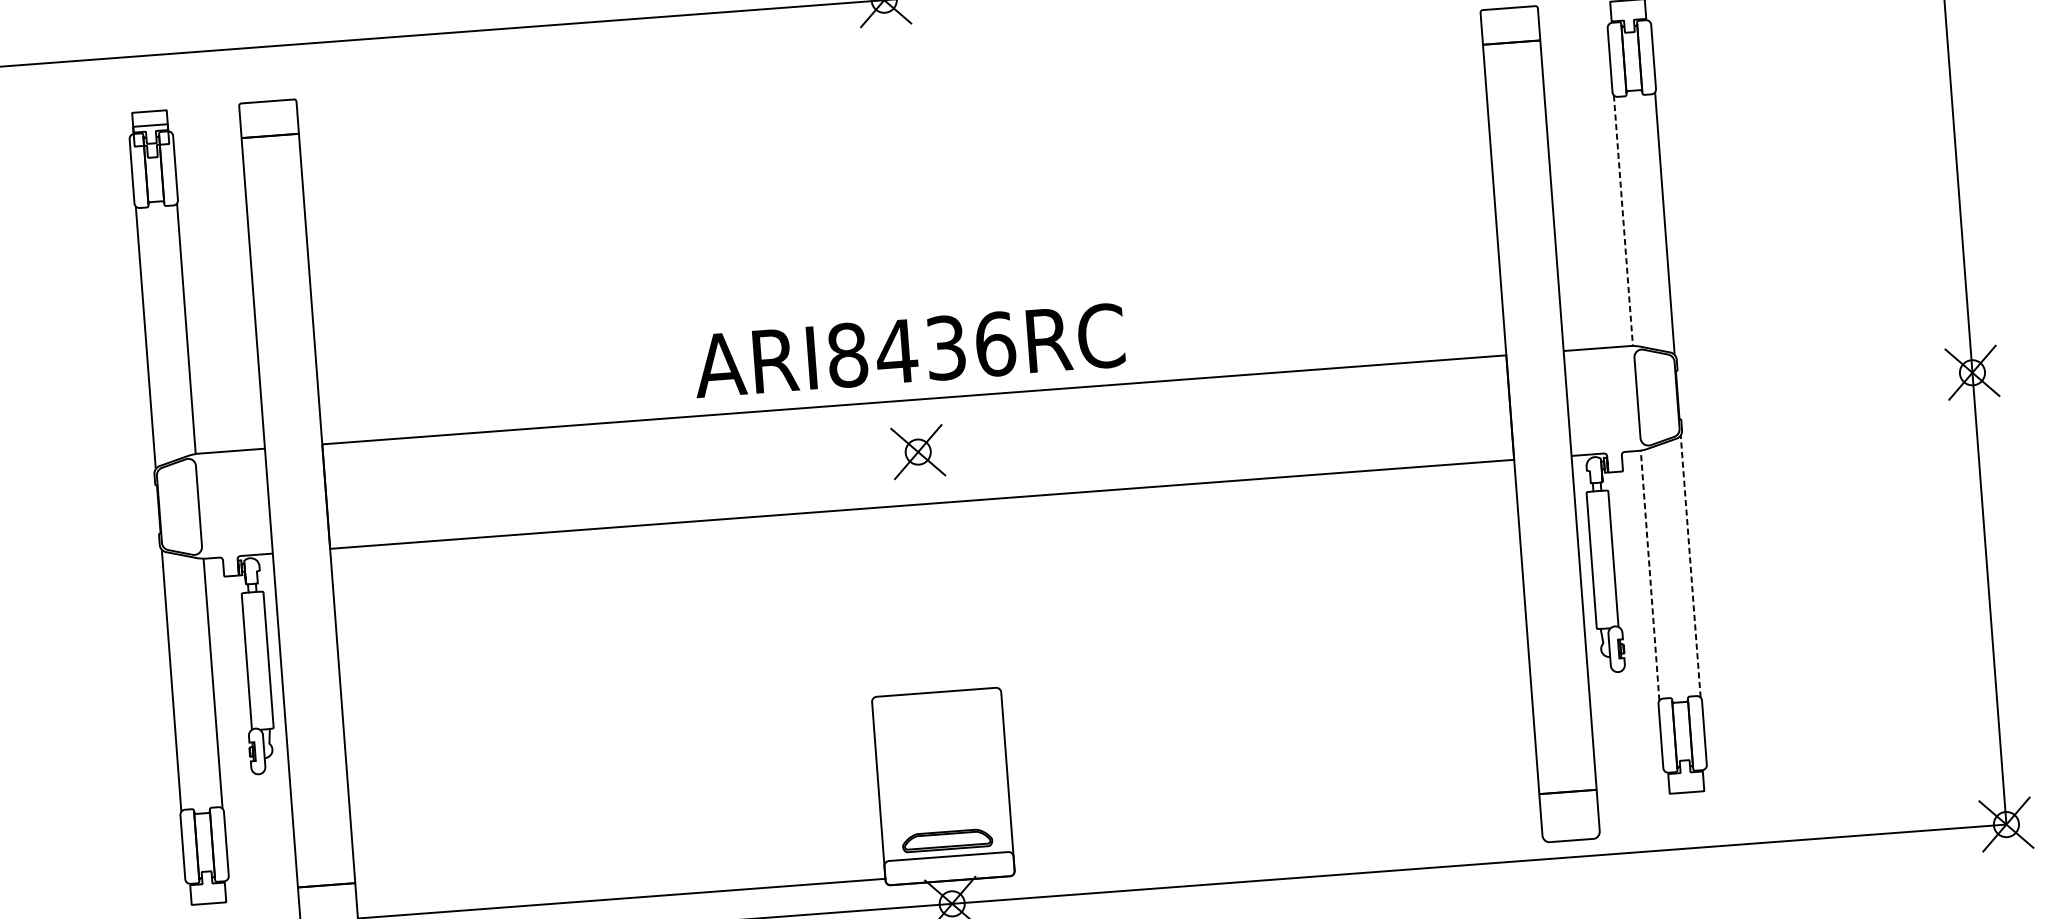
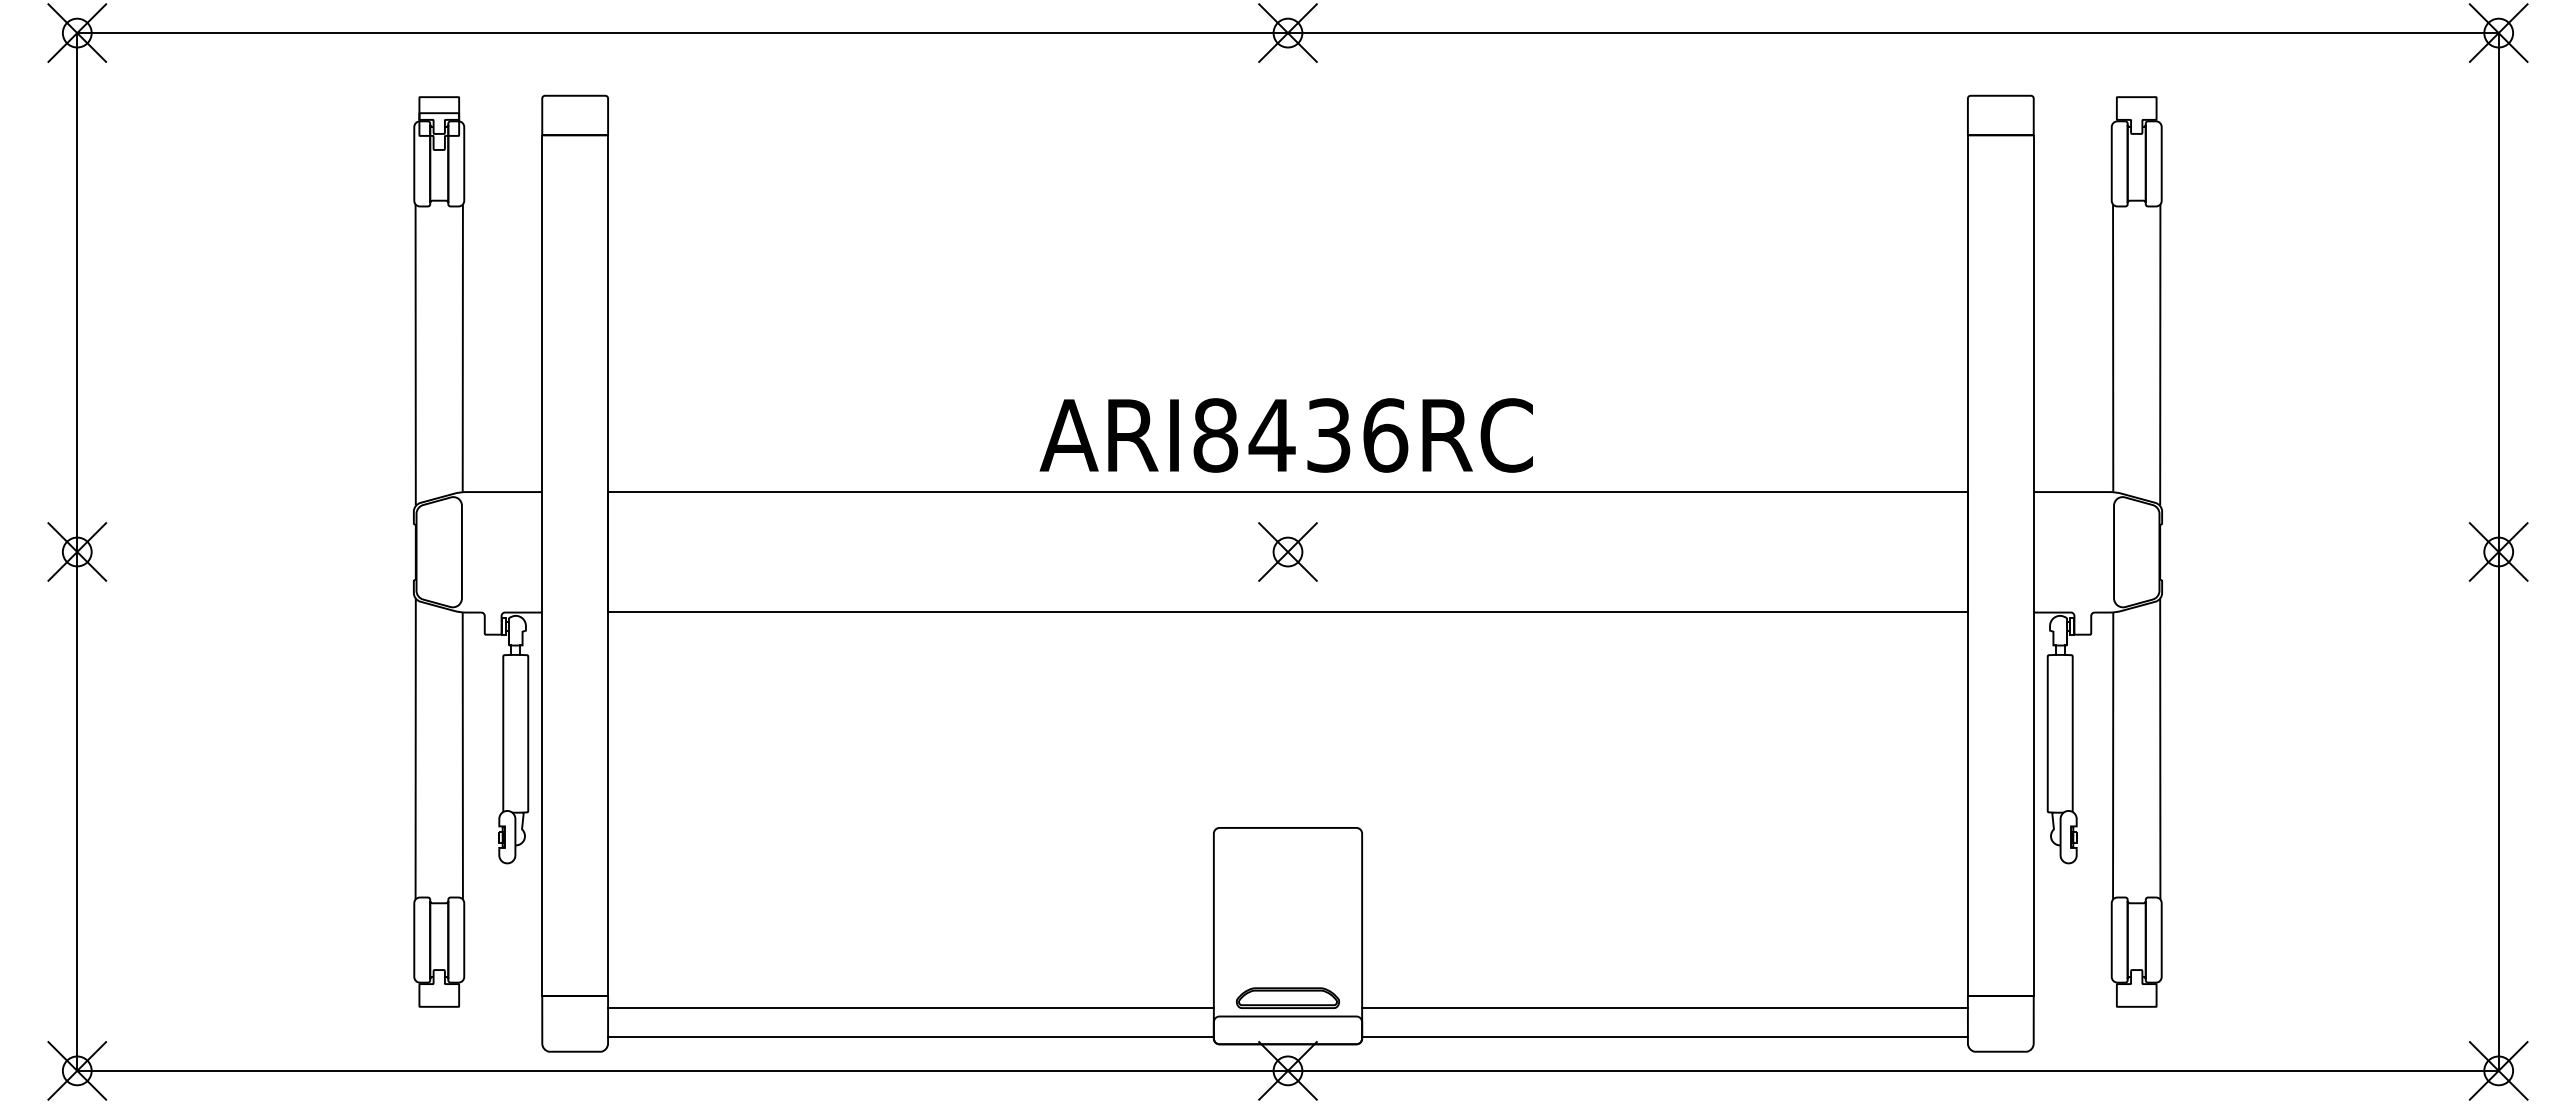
line: (1623, 219) -> (2113, 347), dashed -> solid
line: (1690, 566) -> (2160, 748), dashed -> solid
line: (1650, 576) -> (2113, 756), dashed -> solid
line: (1275, 824) -> (1664, 1008), added
line: (1277, 849) -> (1664, 1036), added
line: (620, 874) -> (911, 1008), added

